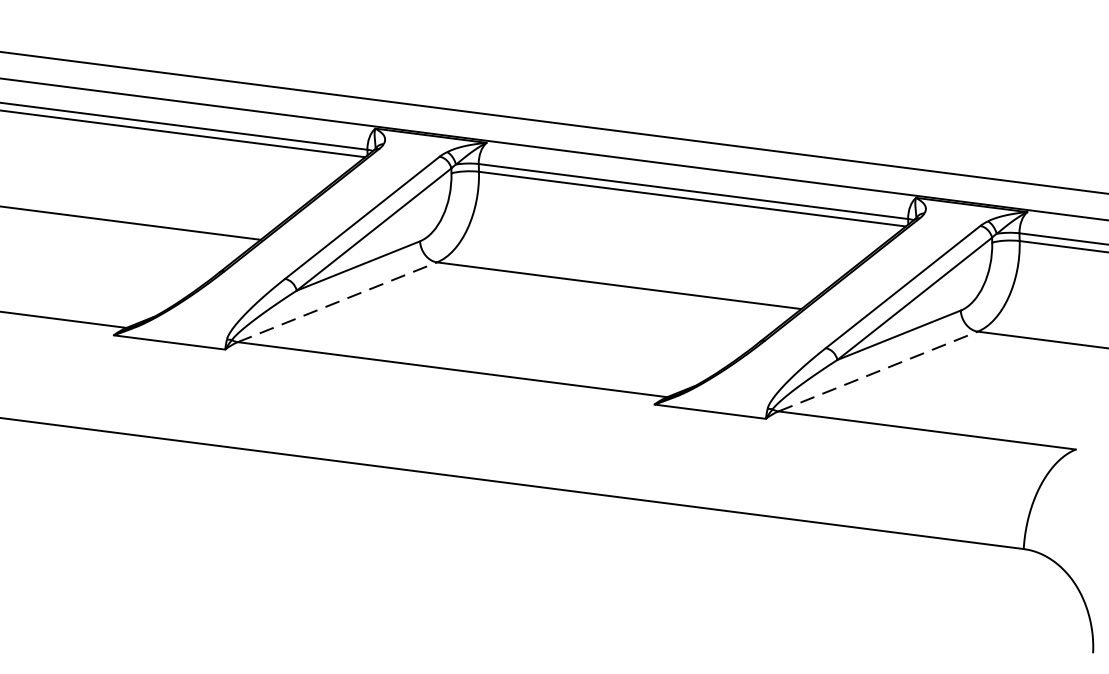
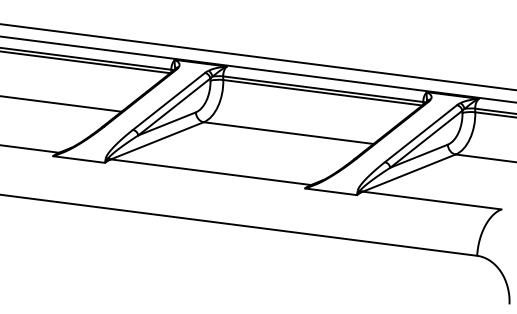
line: (337, 301) -> (157, 140), dashed -> solid
line: (878, 372) -> (409, 173), dashed -> solid

